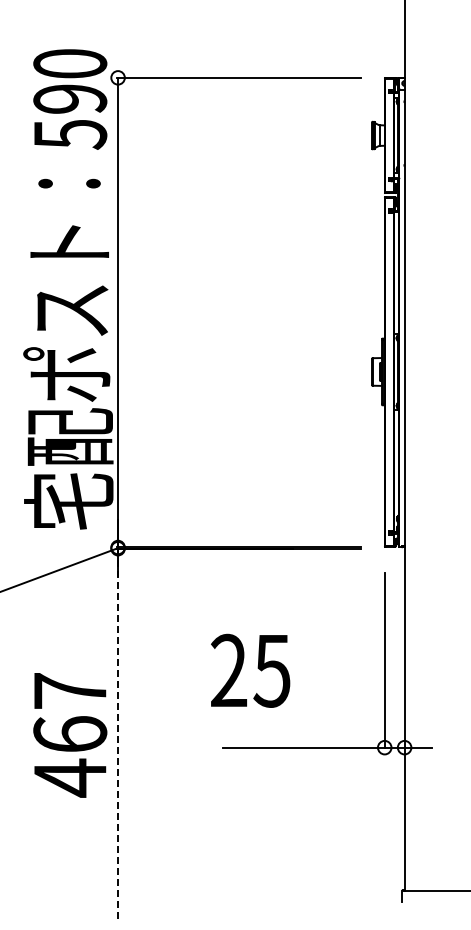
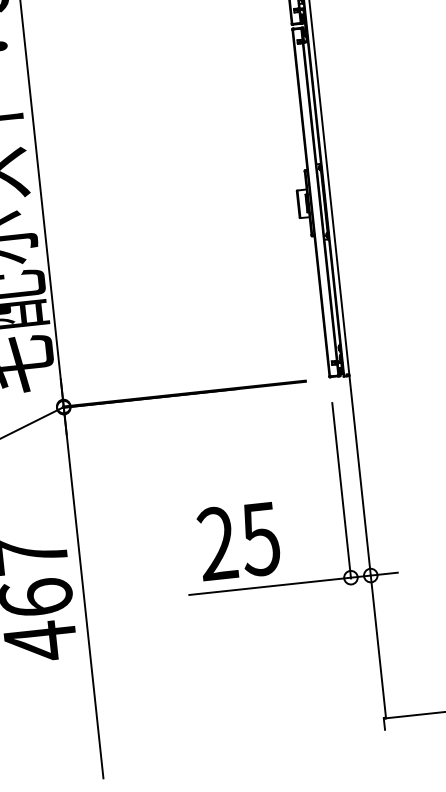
text: (250, 670) -> (238, 541), moved
line: (118, 734) -> (84, 592), dashed -> solid

